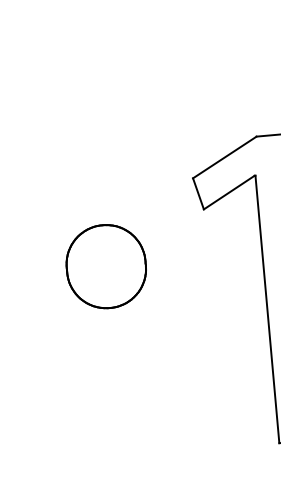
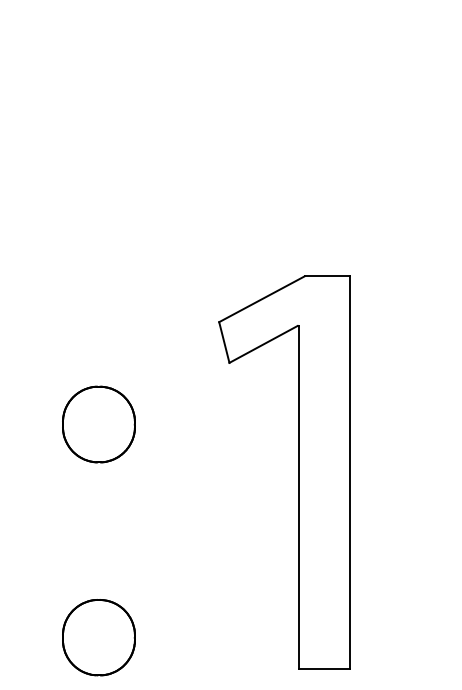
part: (105, 266) -> (98, 424), size x0.71
part: (120, 432) -> (98, 637), added

